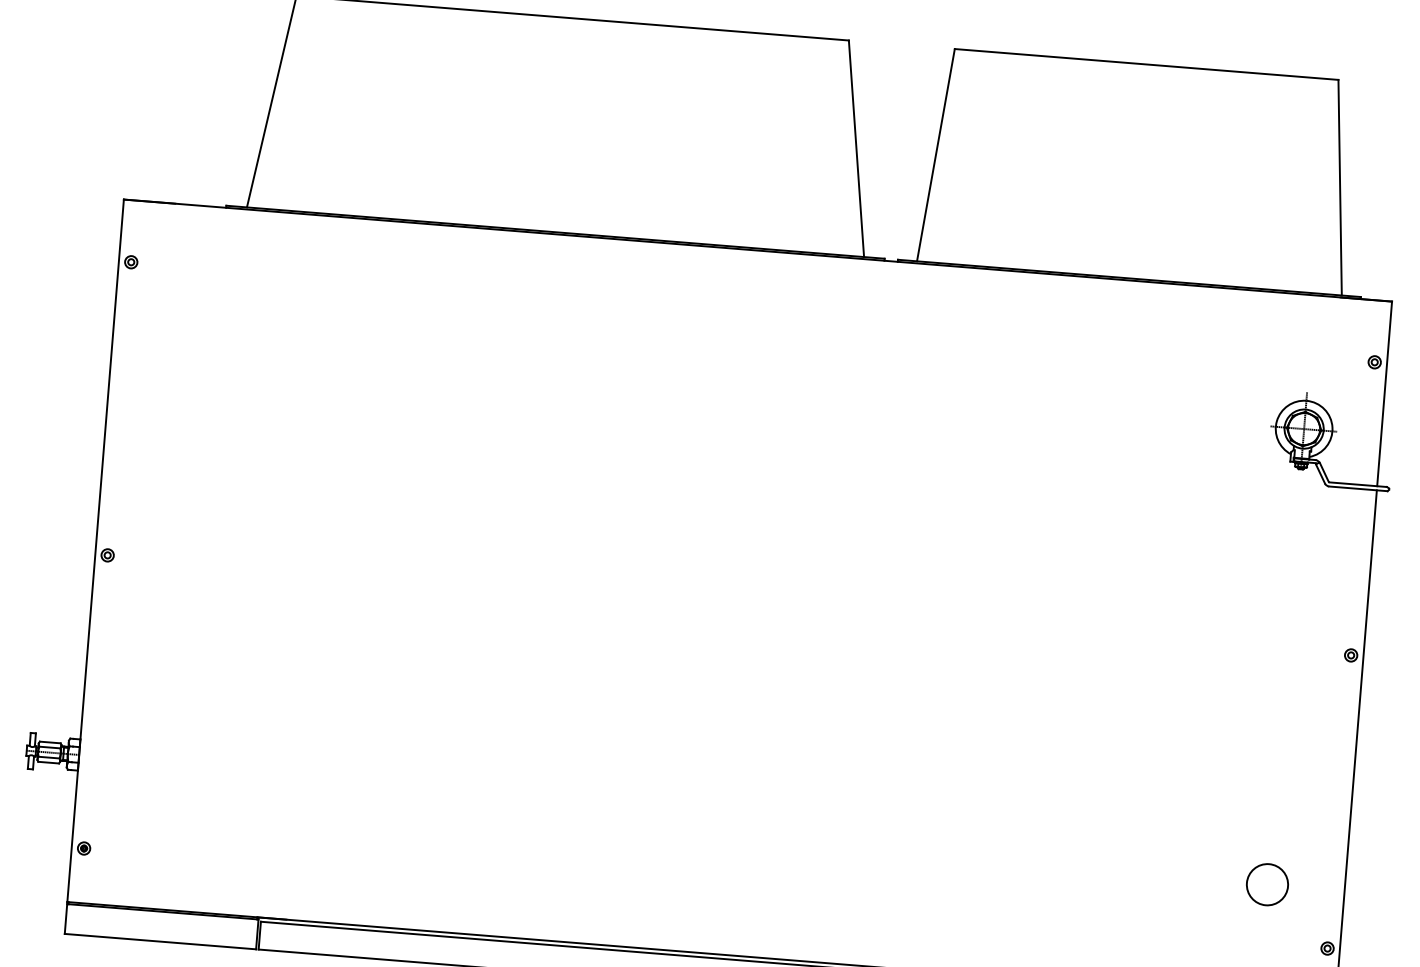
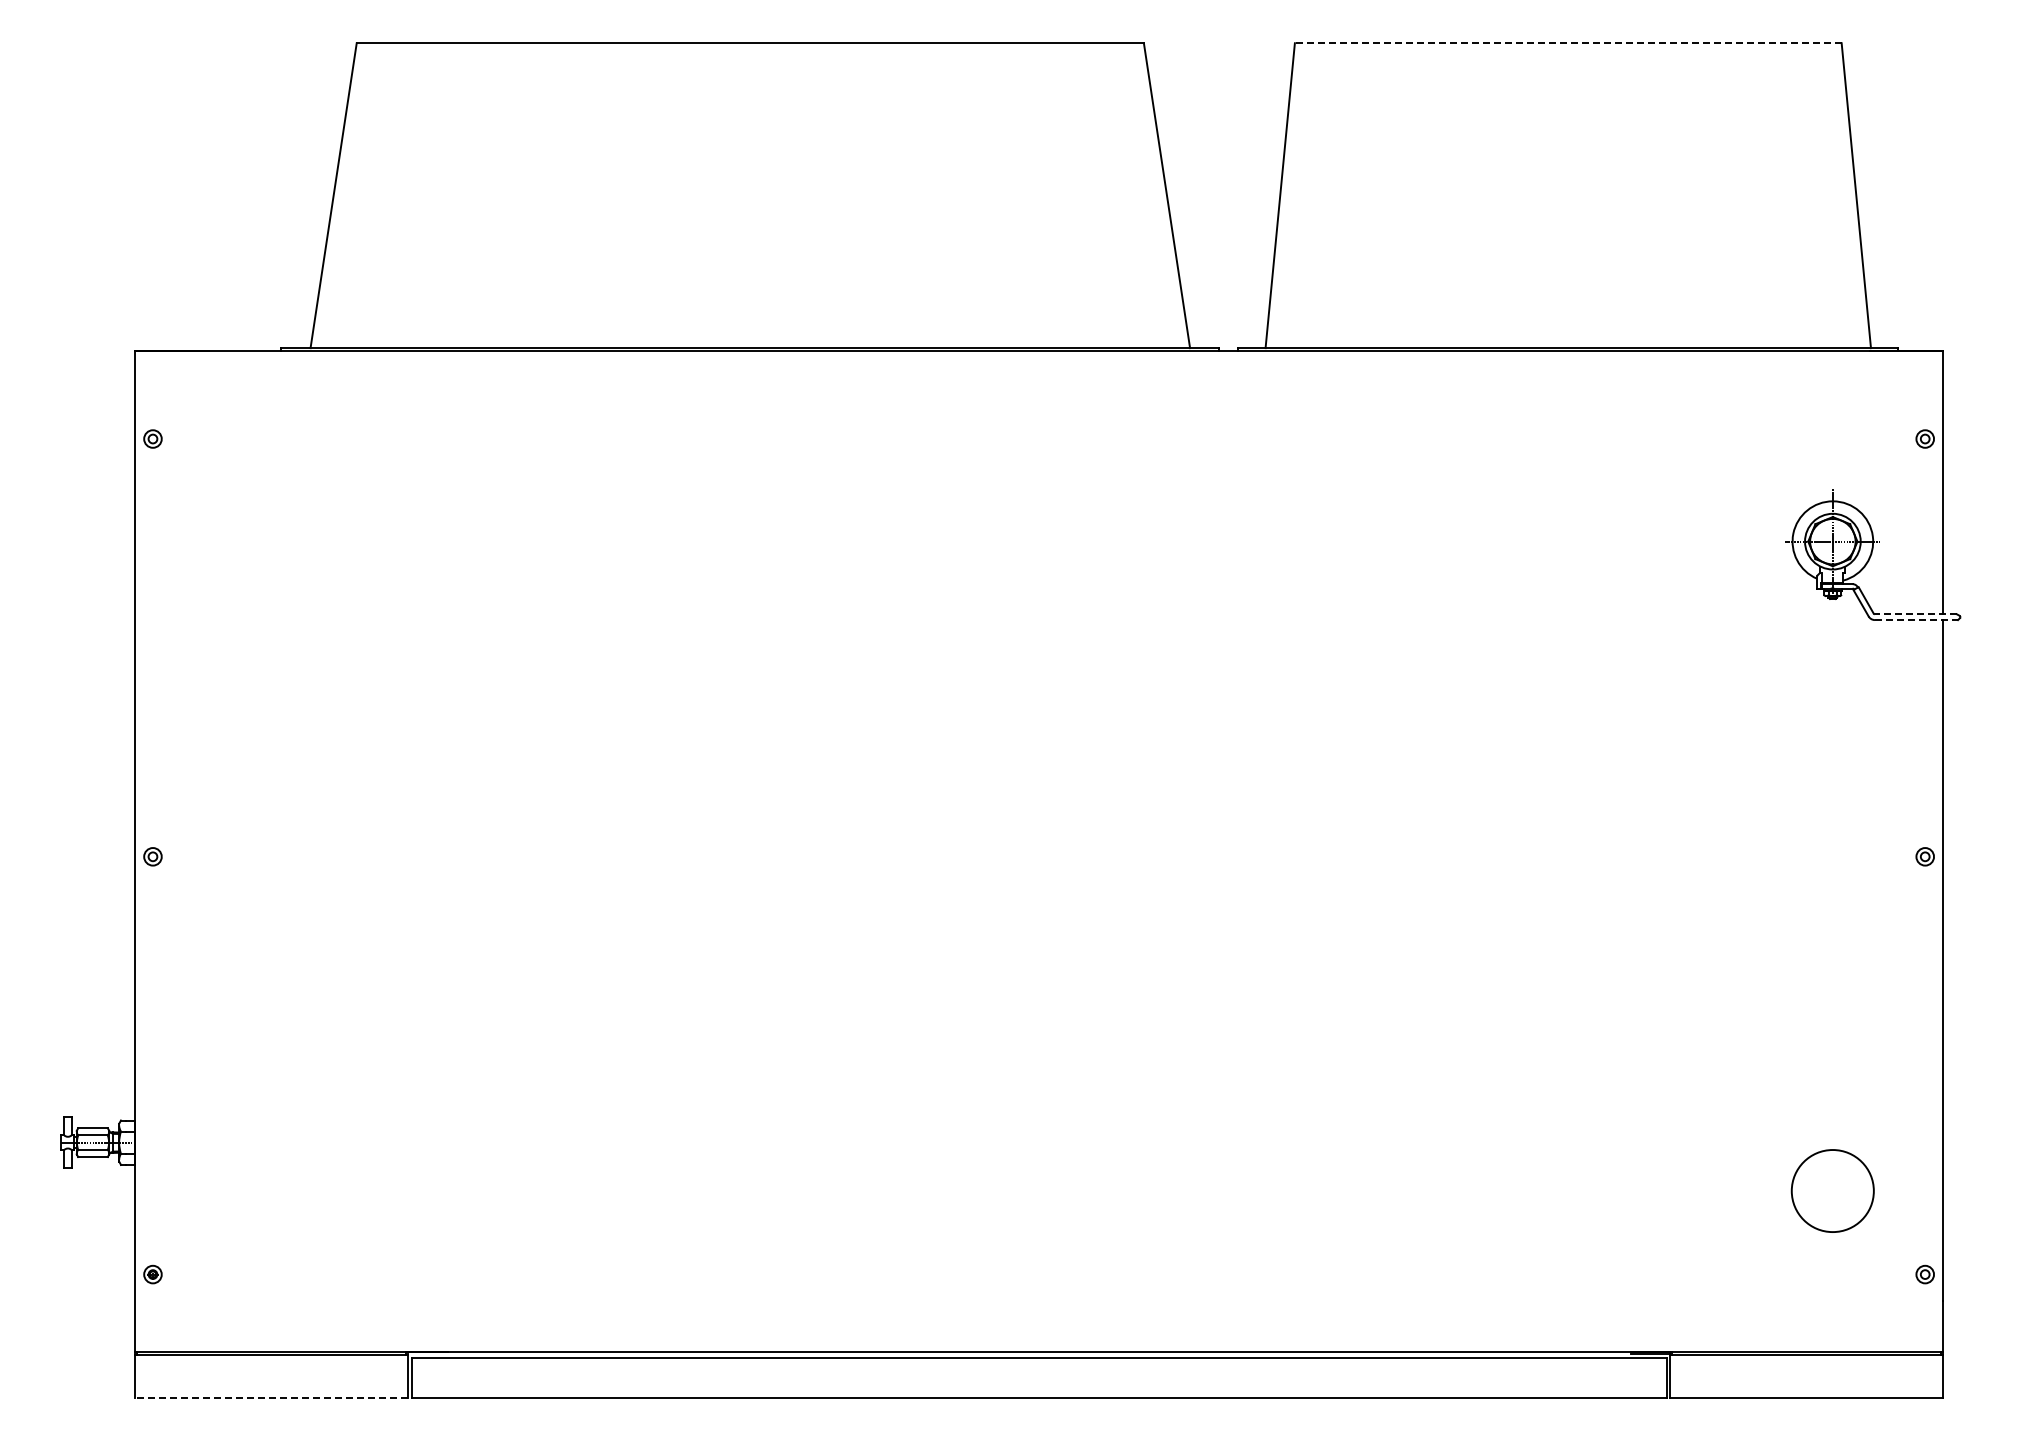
line: (1146, 64) -> (1567, 43), solid -> dashed
line: (1358, 484) -> (1915, 614), solid -> dashed
line: (1358, 489) -> (1916, 620), solid -> dashed
circle: (1267, 884) -> (1832, 1190), size x1.4
line: (160, 941) -> (271, 1397), solid -> dashed

